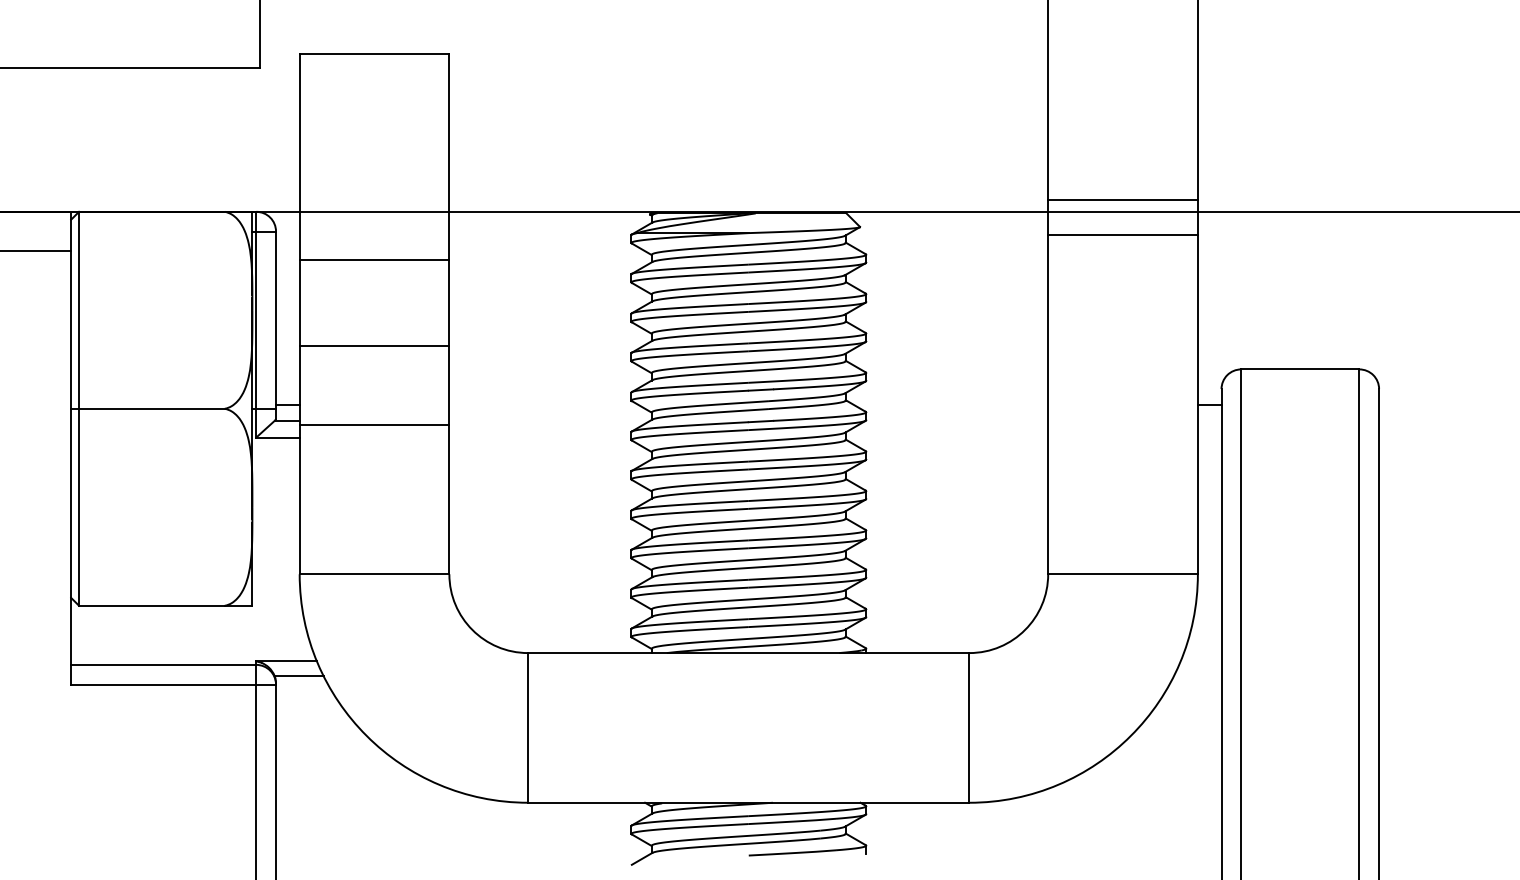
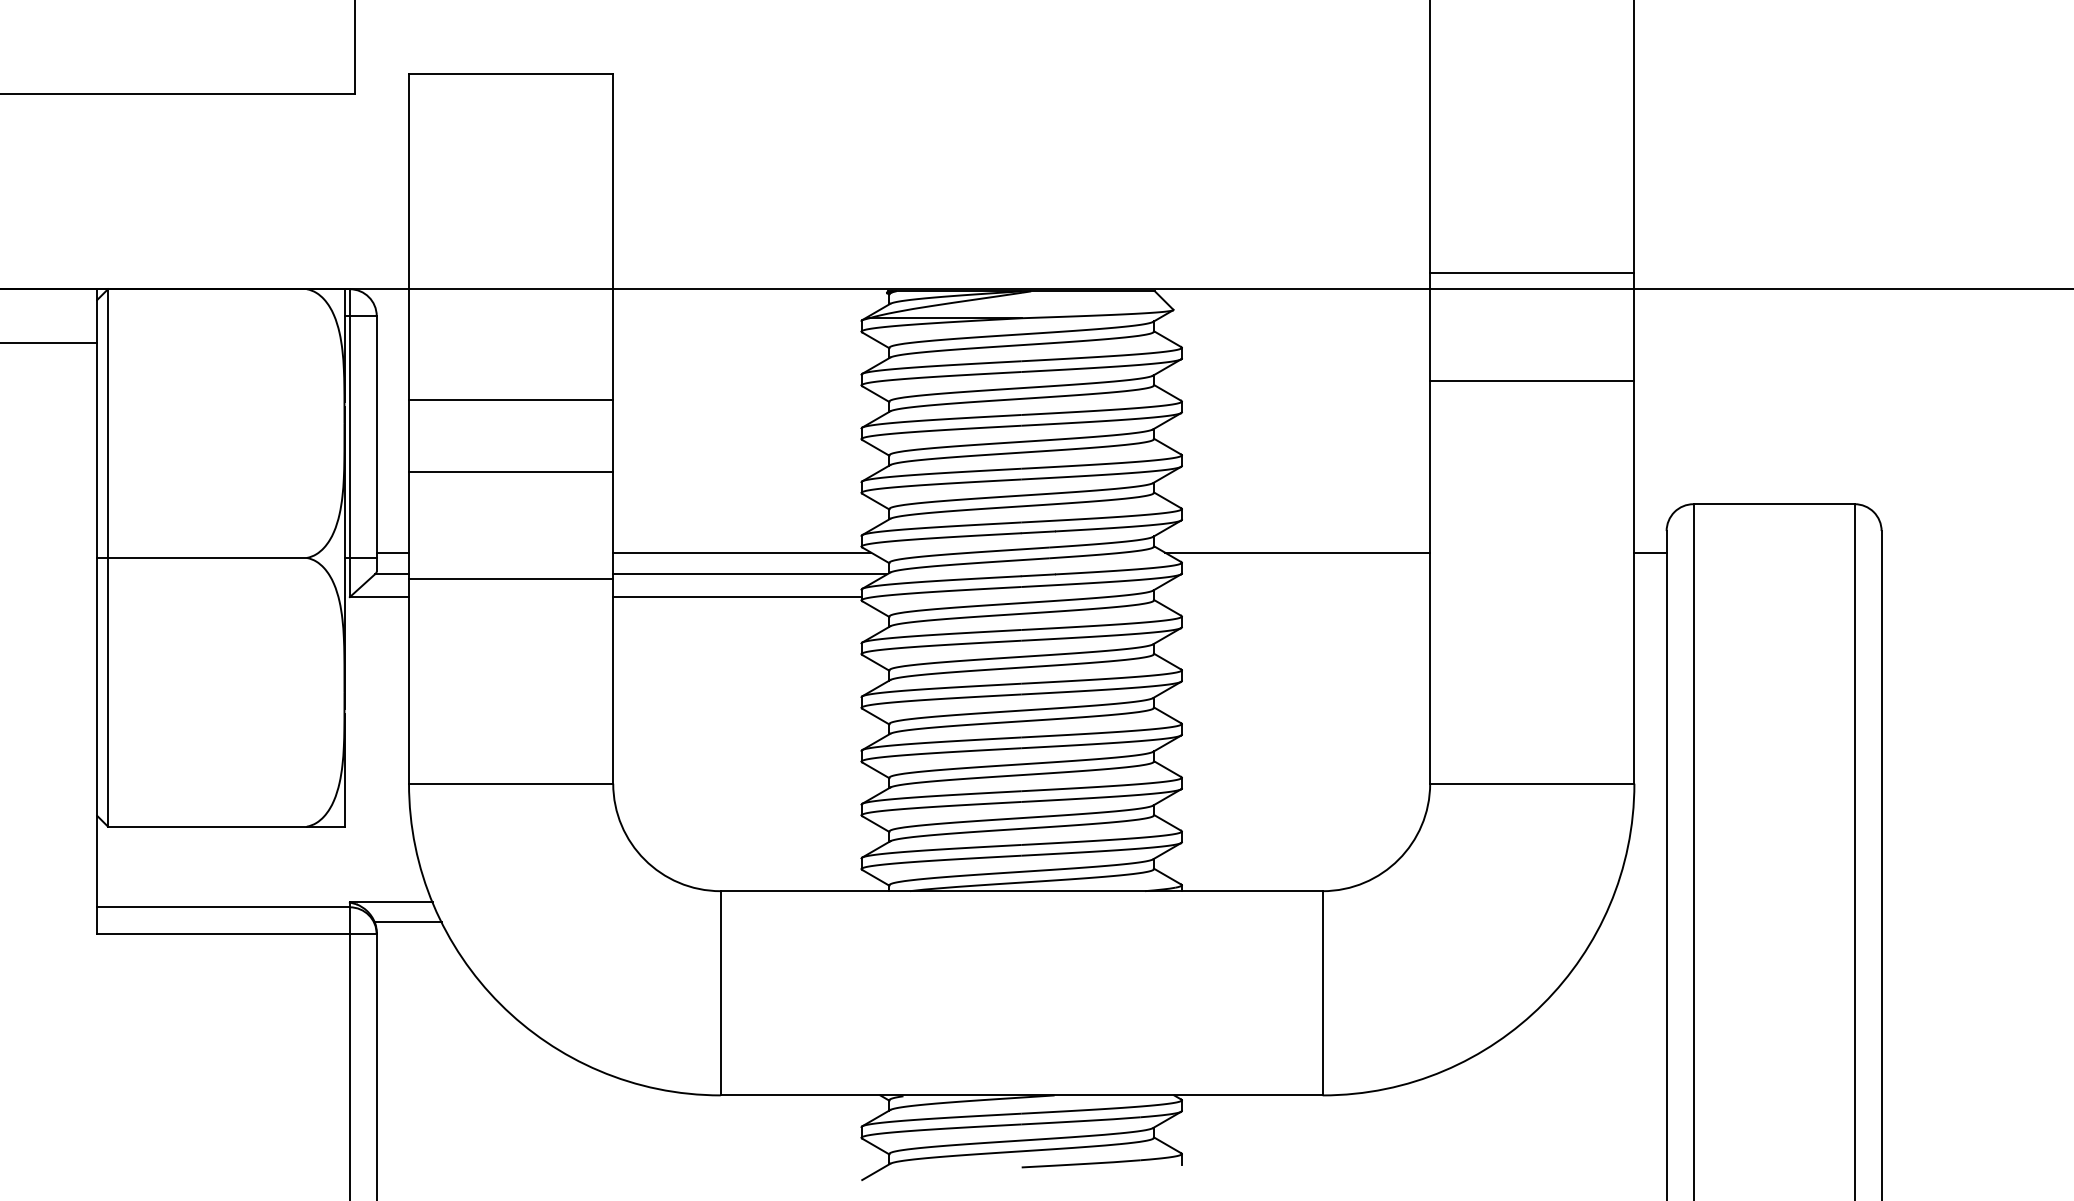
line: (1123, 234) -> (1532, 380), moved
line: (374, 259) -> (510, 399), moved
line: (544, 404) -> (742, 552), added
line: (950, 404) -> (1297, 552), added
line: (549, 420) -> (750, 574), added
line: (540, 437) -> (737, 597), added

